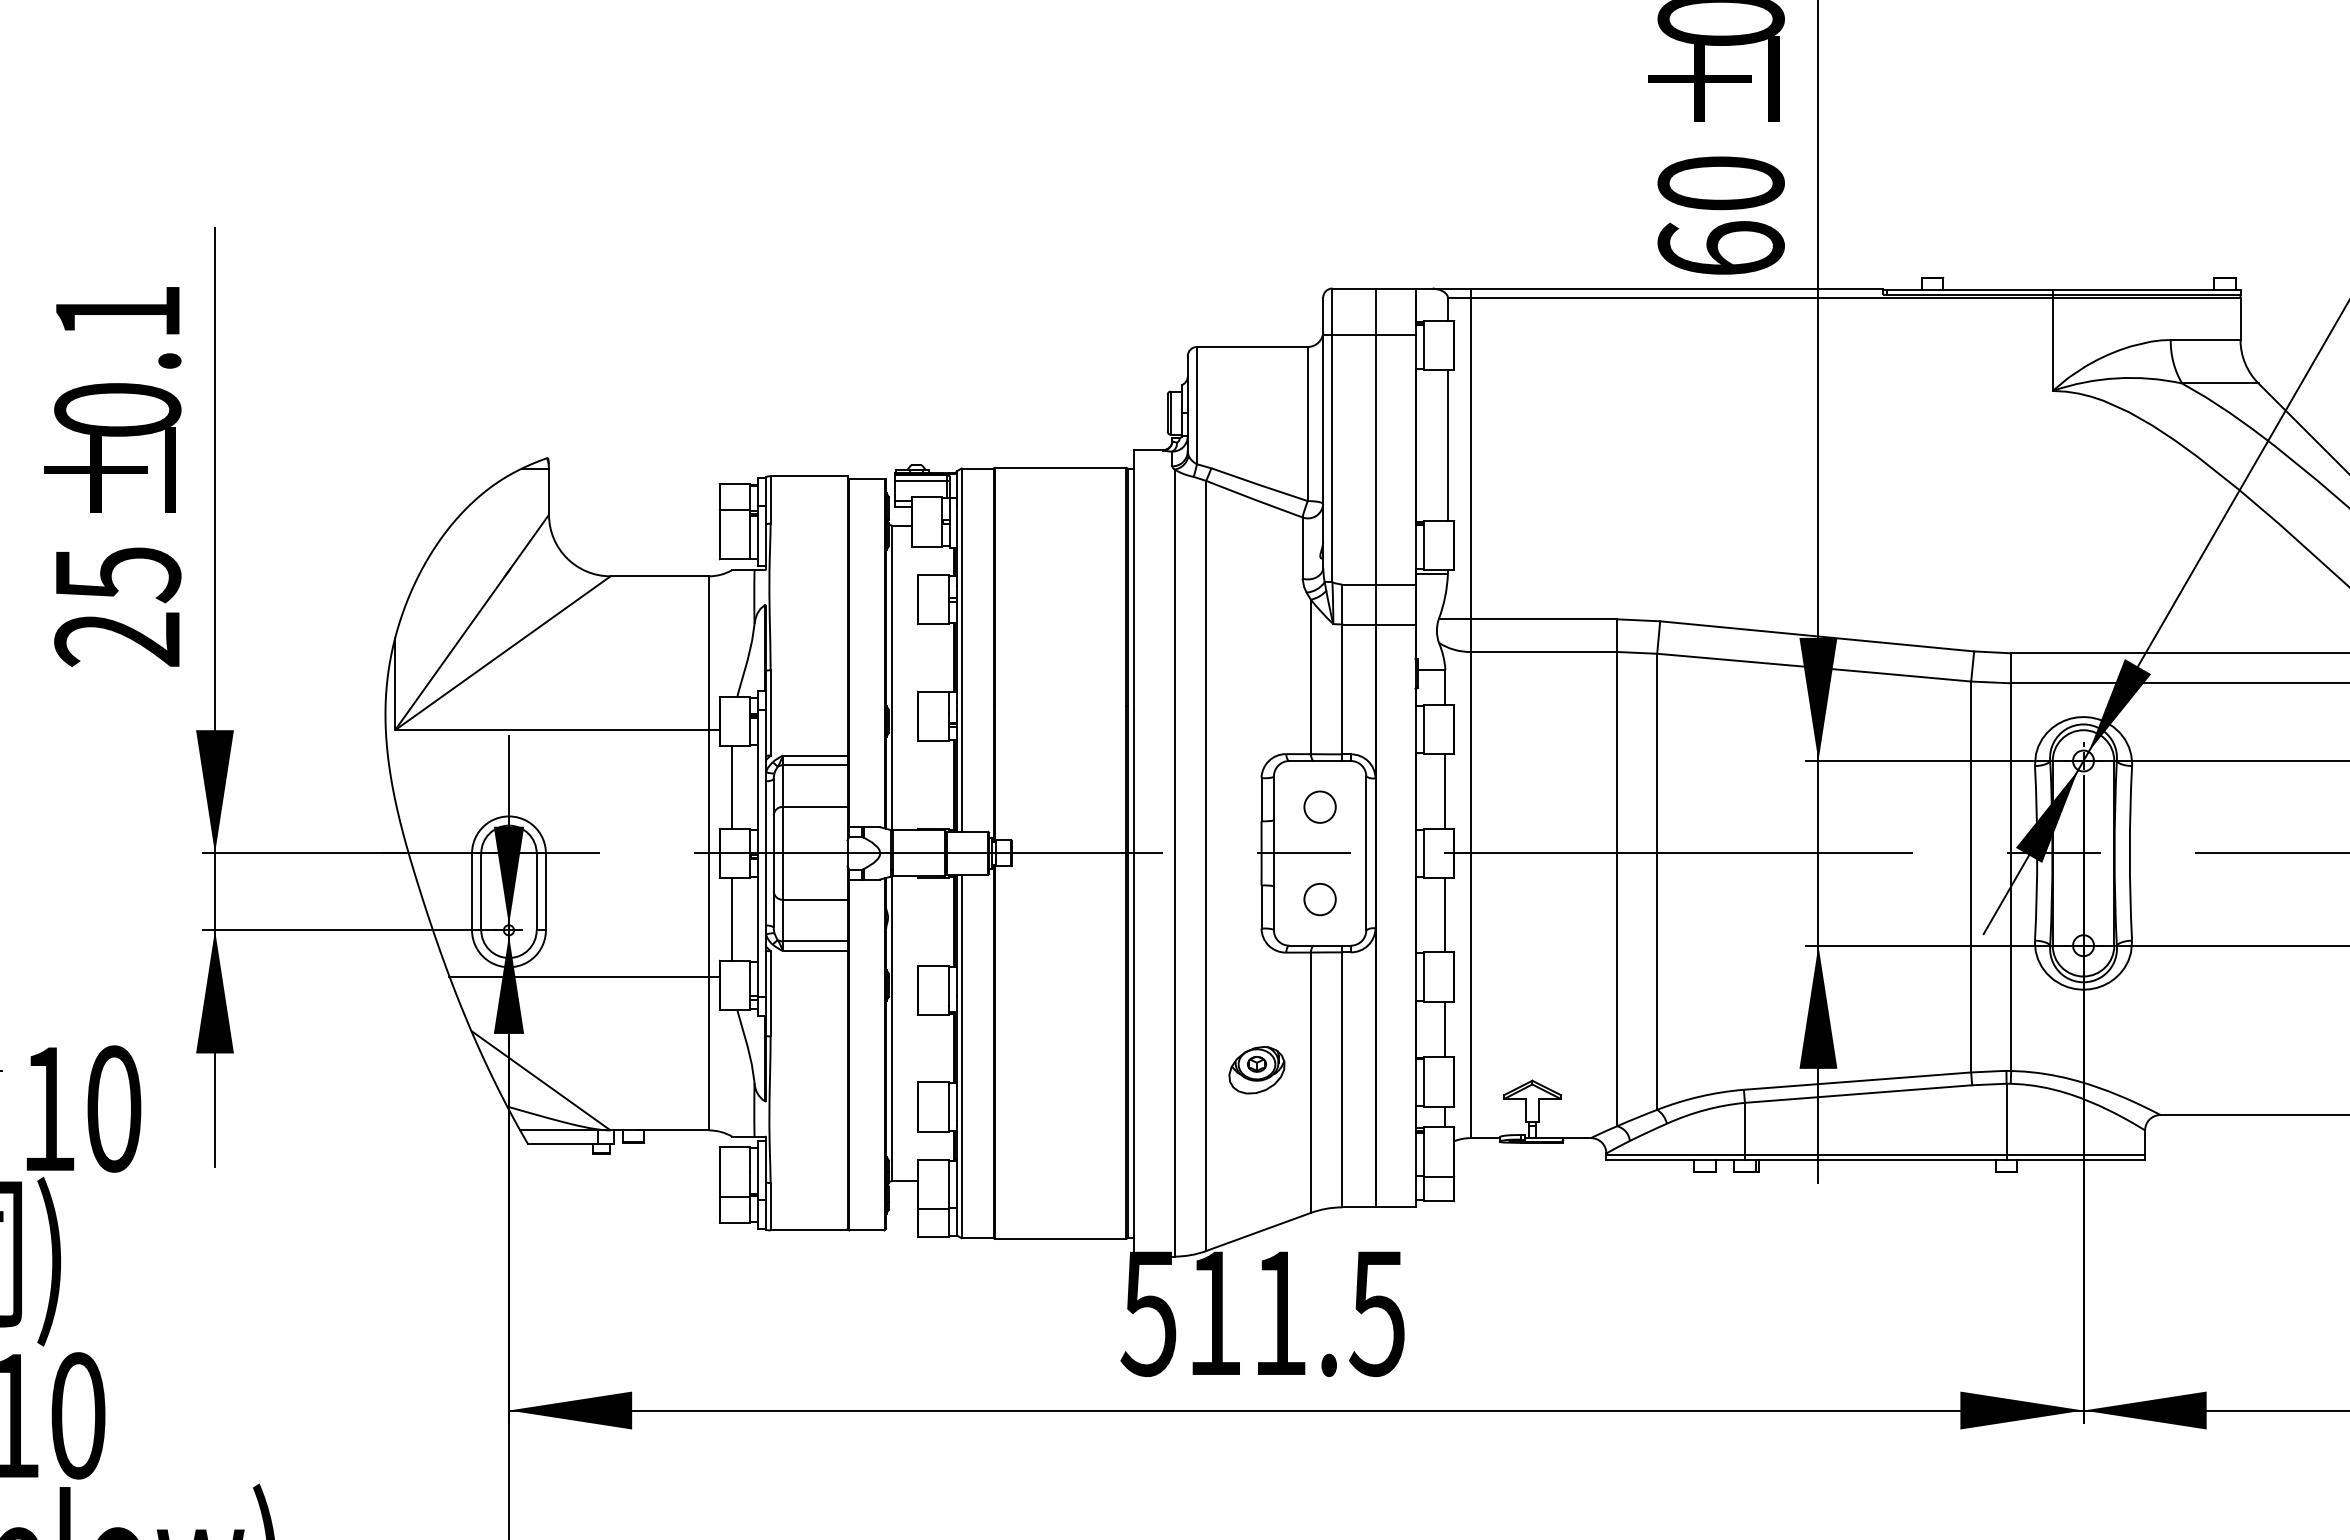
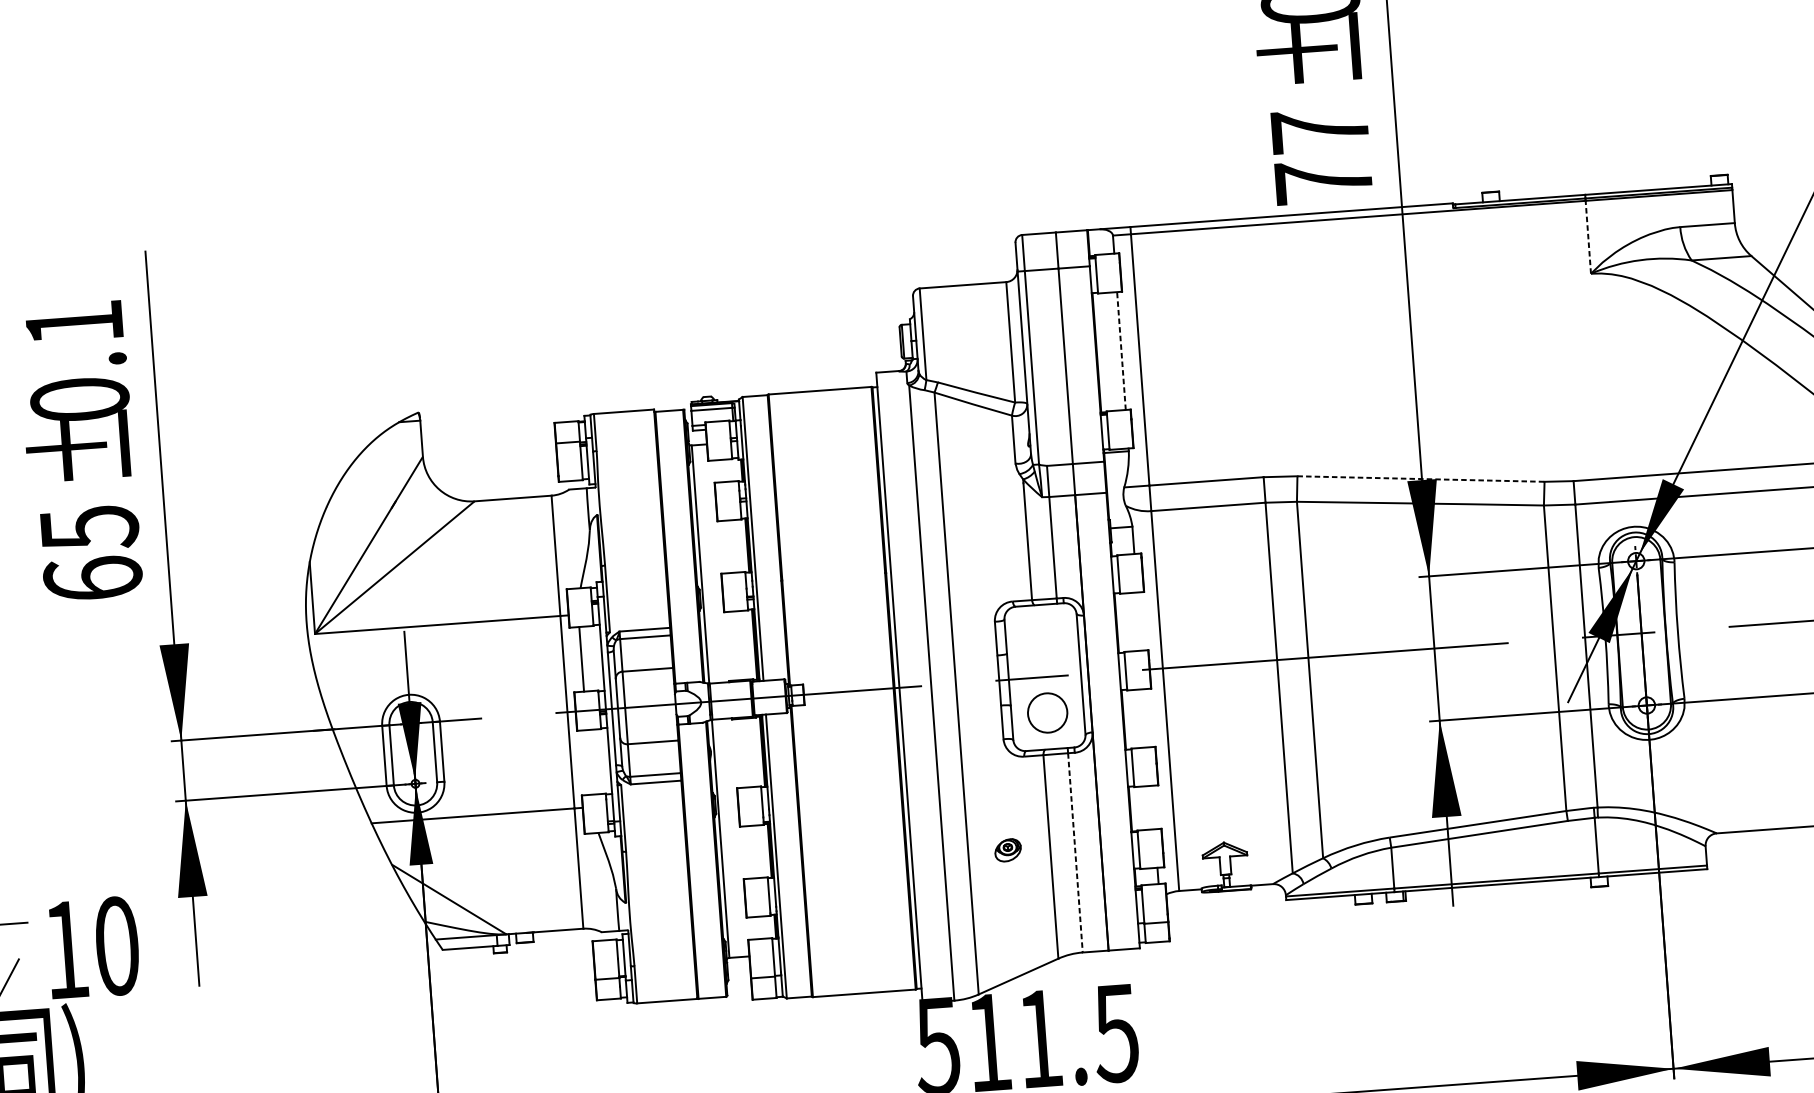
text: (1720, 215) -> (1321, 155), 60 -> 77
line: (2052, 344) -> (1588, 237), solid -> dashed
line: (1447, 445) -> (1121, 351), solid -> dashed
line: (1817, 636) -> (1421, 479), solid -> dashed
text: (117, 638) -> (92, 578), 25 -> 65
line: (1445, 791) -> (1139, 621), removed
circle: (1319, 806) -> (1041, 640), removed
circle: (1319, 899) -> (1047, 713), size x1.6
line: (1445, 915) -> (1146, 718), removed
line: (732, 919) -> (589, 762), removed
line: (1445, 1029) -> (1153, 807), removed
part: (1256, 1070) -> (1007, 850), size x0.6
line: (1342, 1079) -> (1075, 852), solid -> dashed

